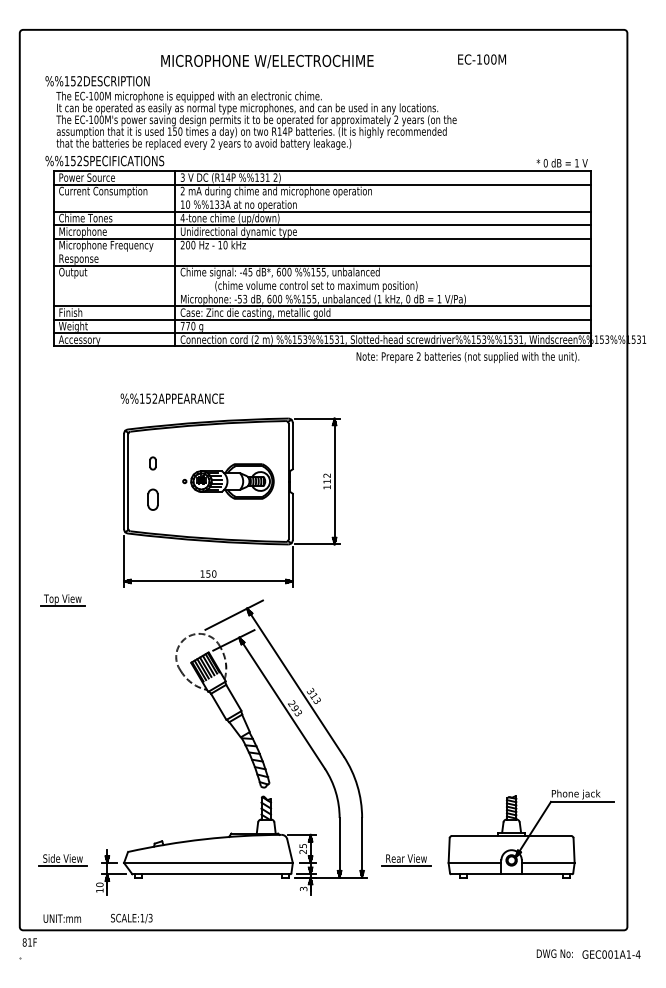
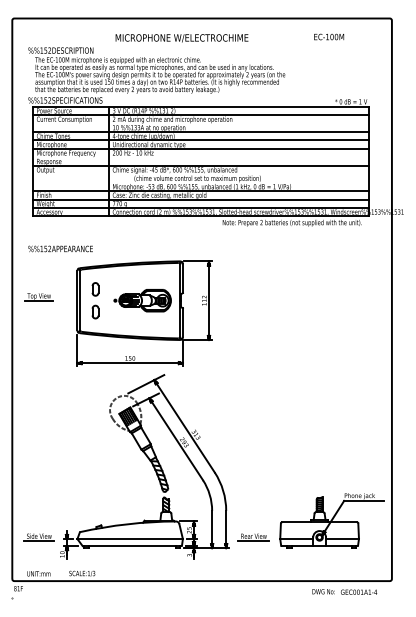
text: (482, 58) -> (329, 36), moved
text: (266, 61) -> (181, 38), moved
text: (172, 397) -> (60, 248), moved
part: (152, 463) -> (95, 289), size x1.67
part: (61, 601) -> (38, 297), moved
text: (588, 953) -> (344, 591), moved

